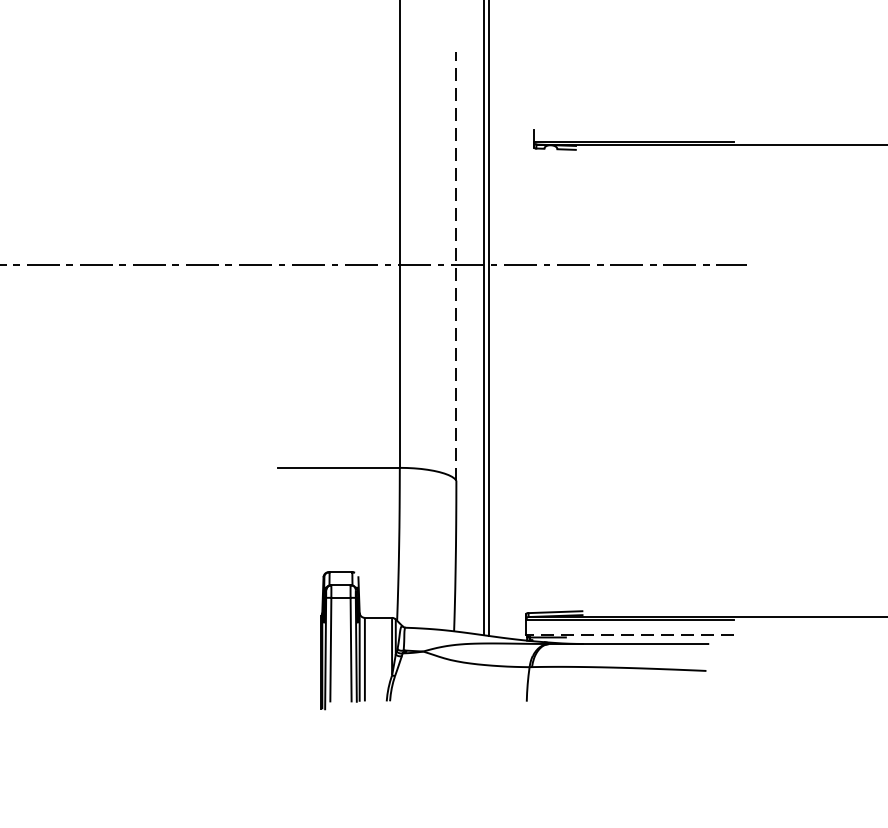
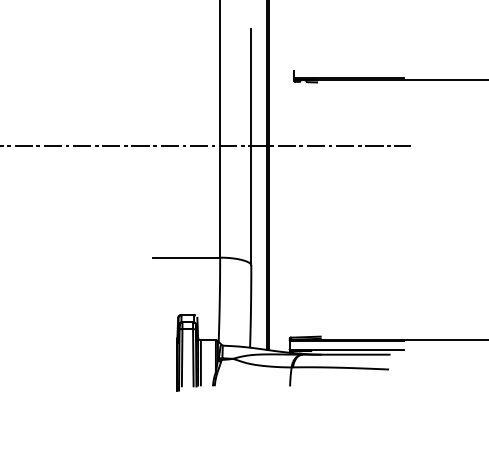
line: (456, 266) -> (251, 146), dashed -> solid
line: (629, 634) -> (346, 349), dashed -> solid

